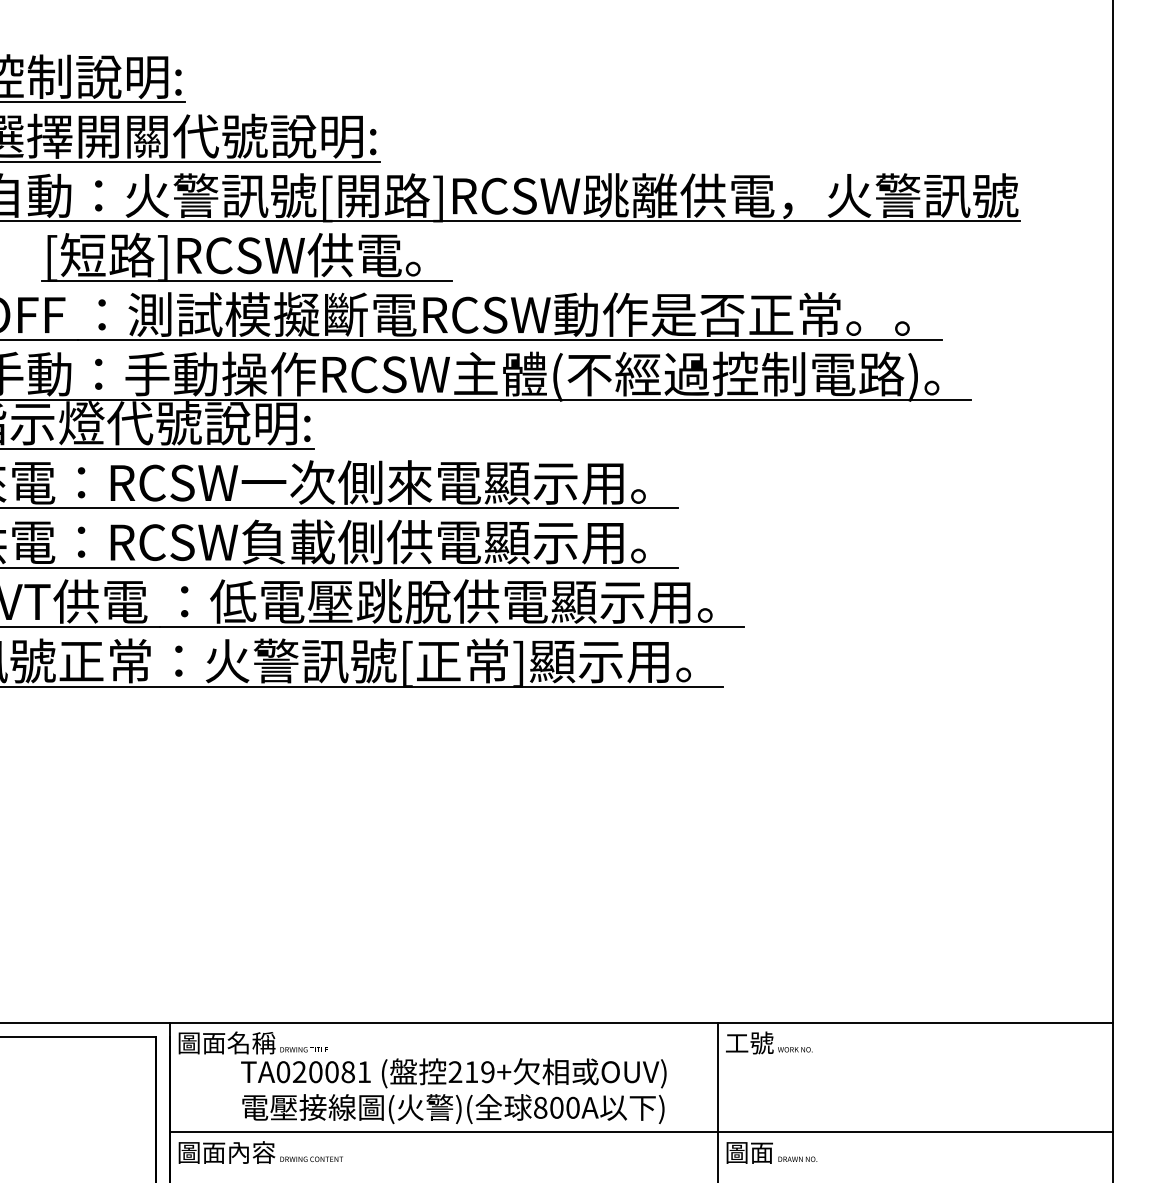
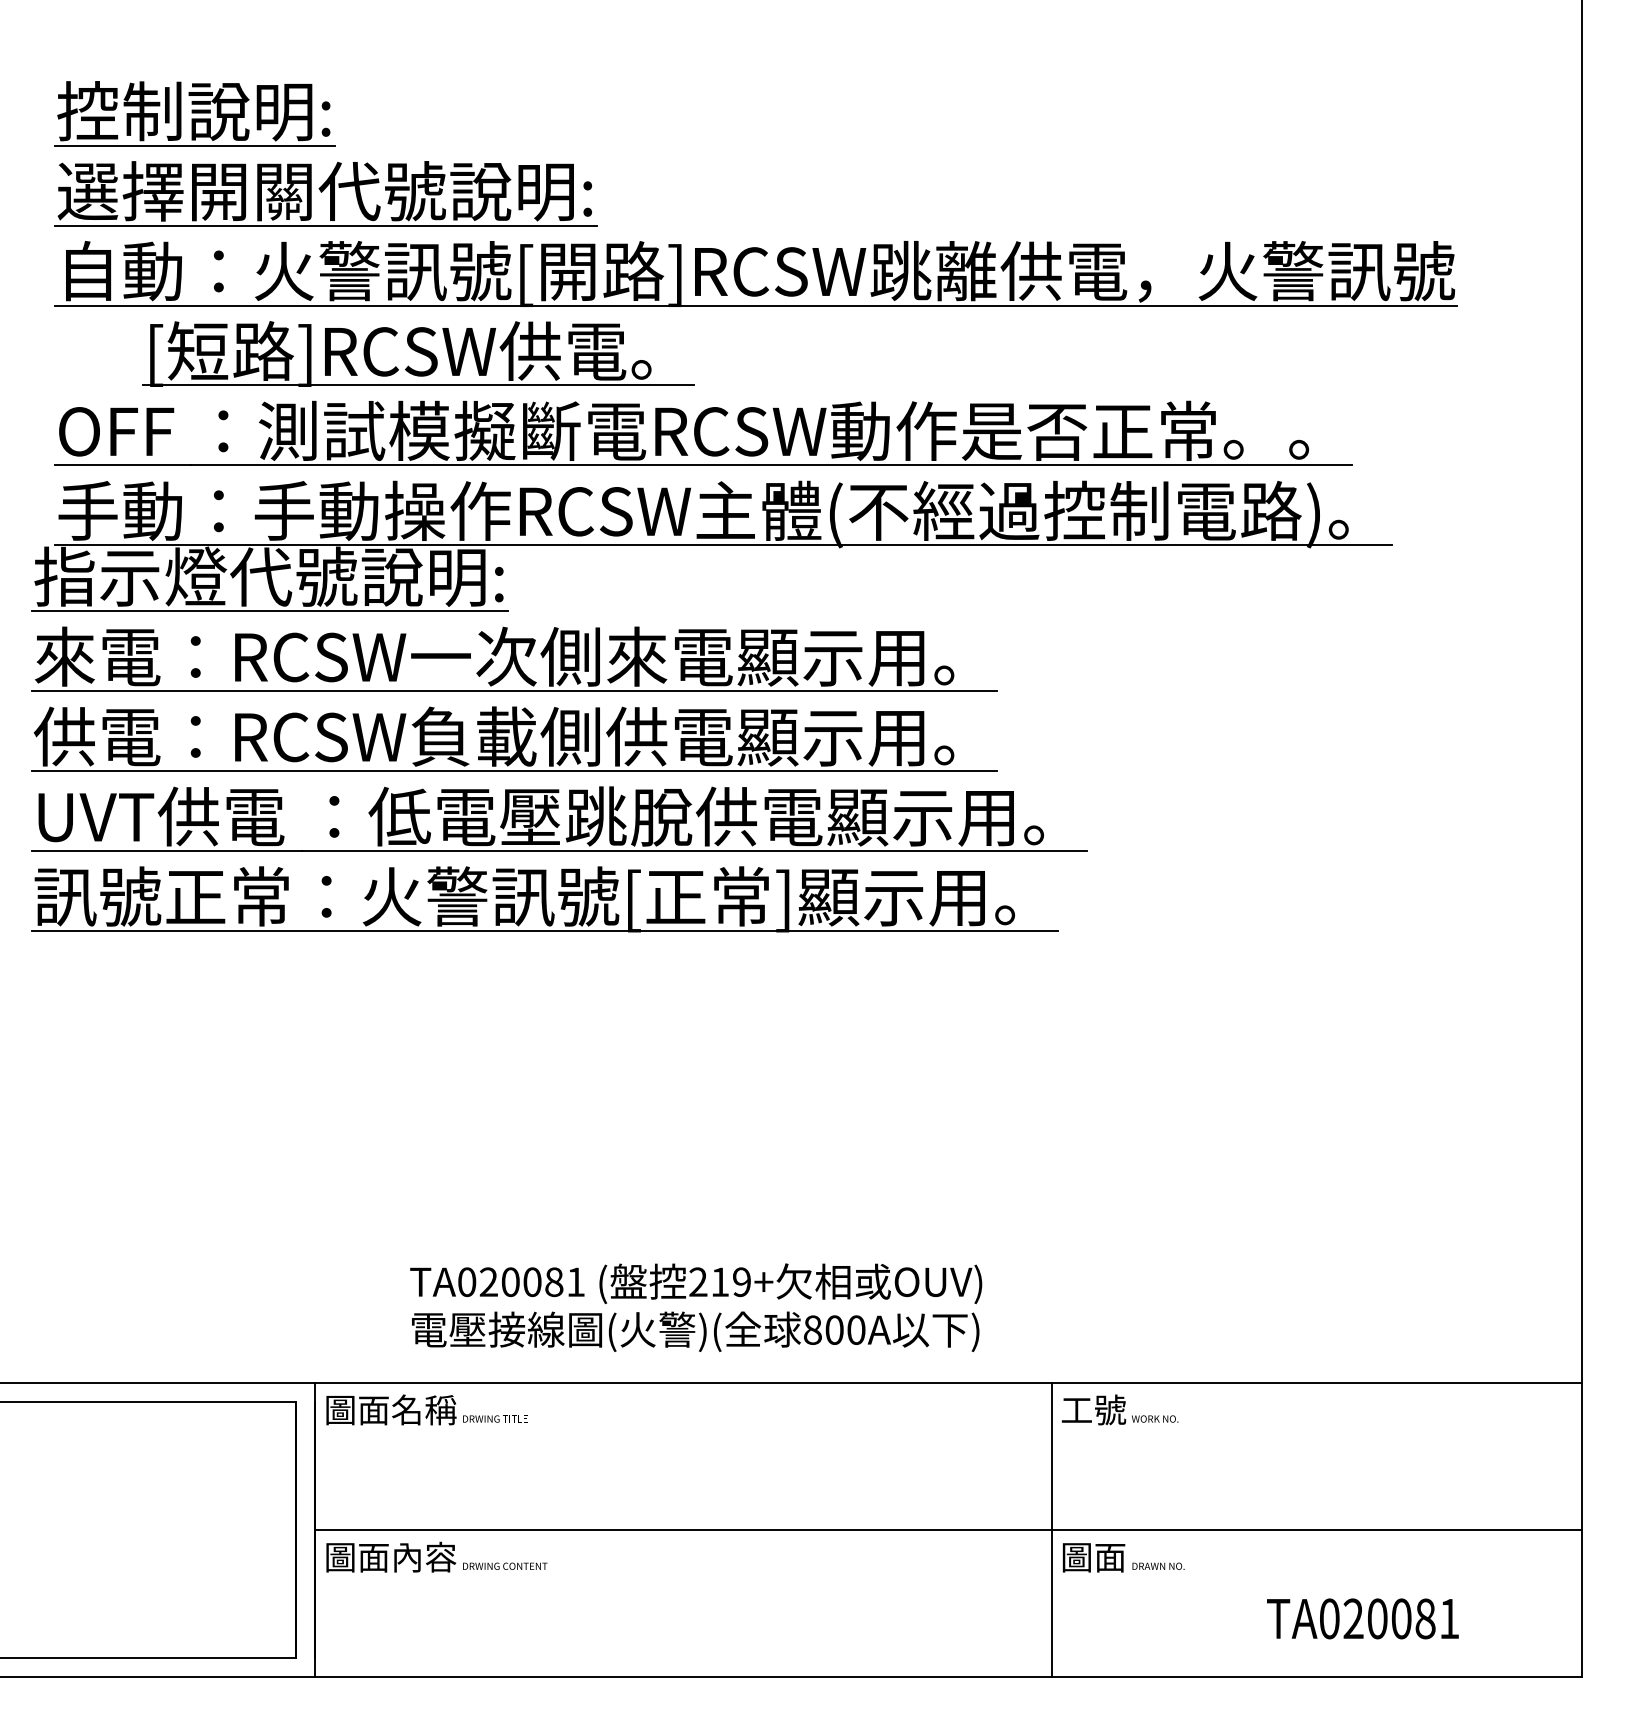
text: (454, 1090) -> (696, 1307), moved

